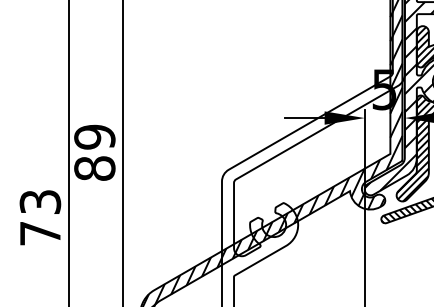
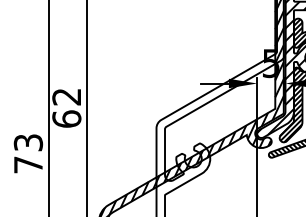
text: (94, 152) -> (66, 107), 89 -> 62

